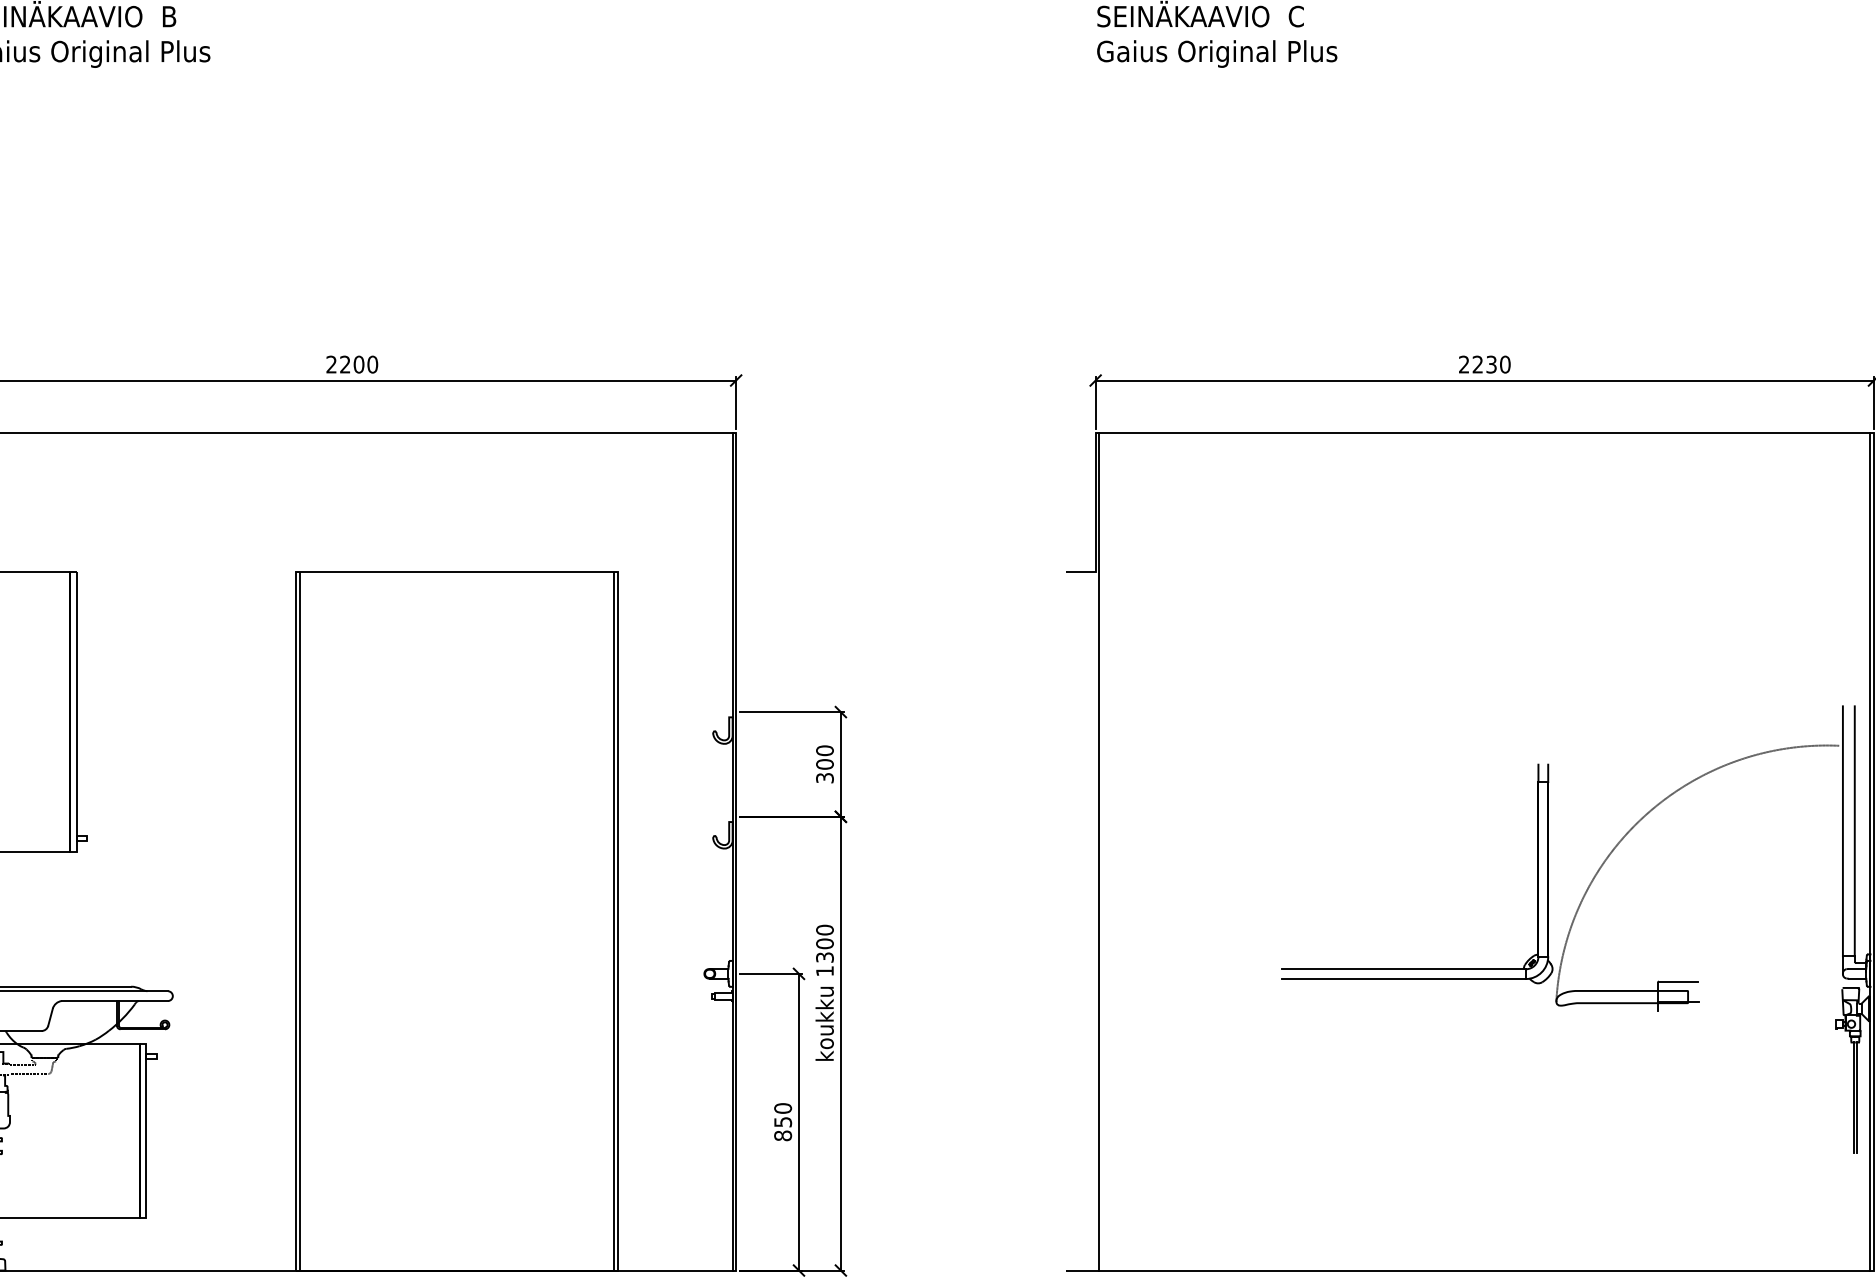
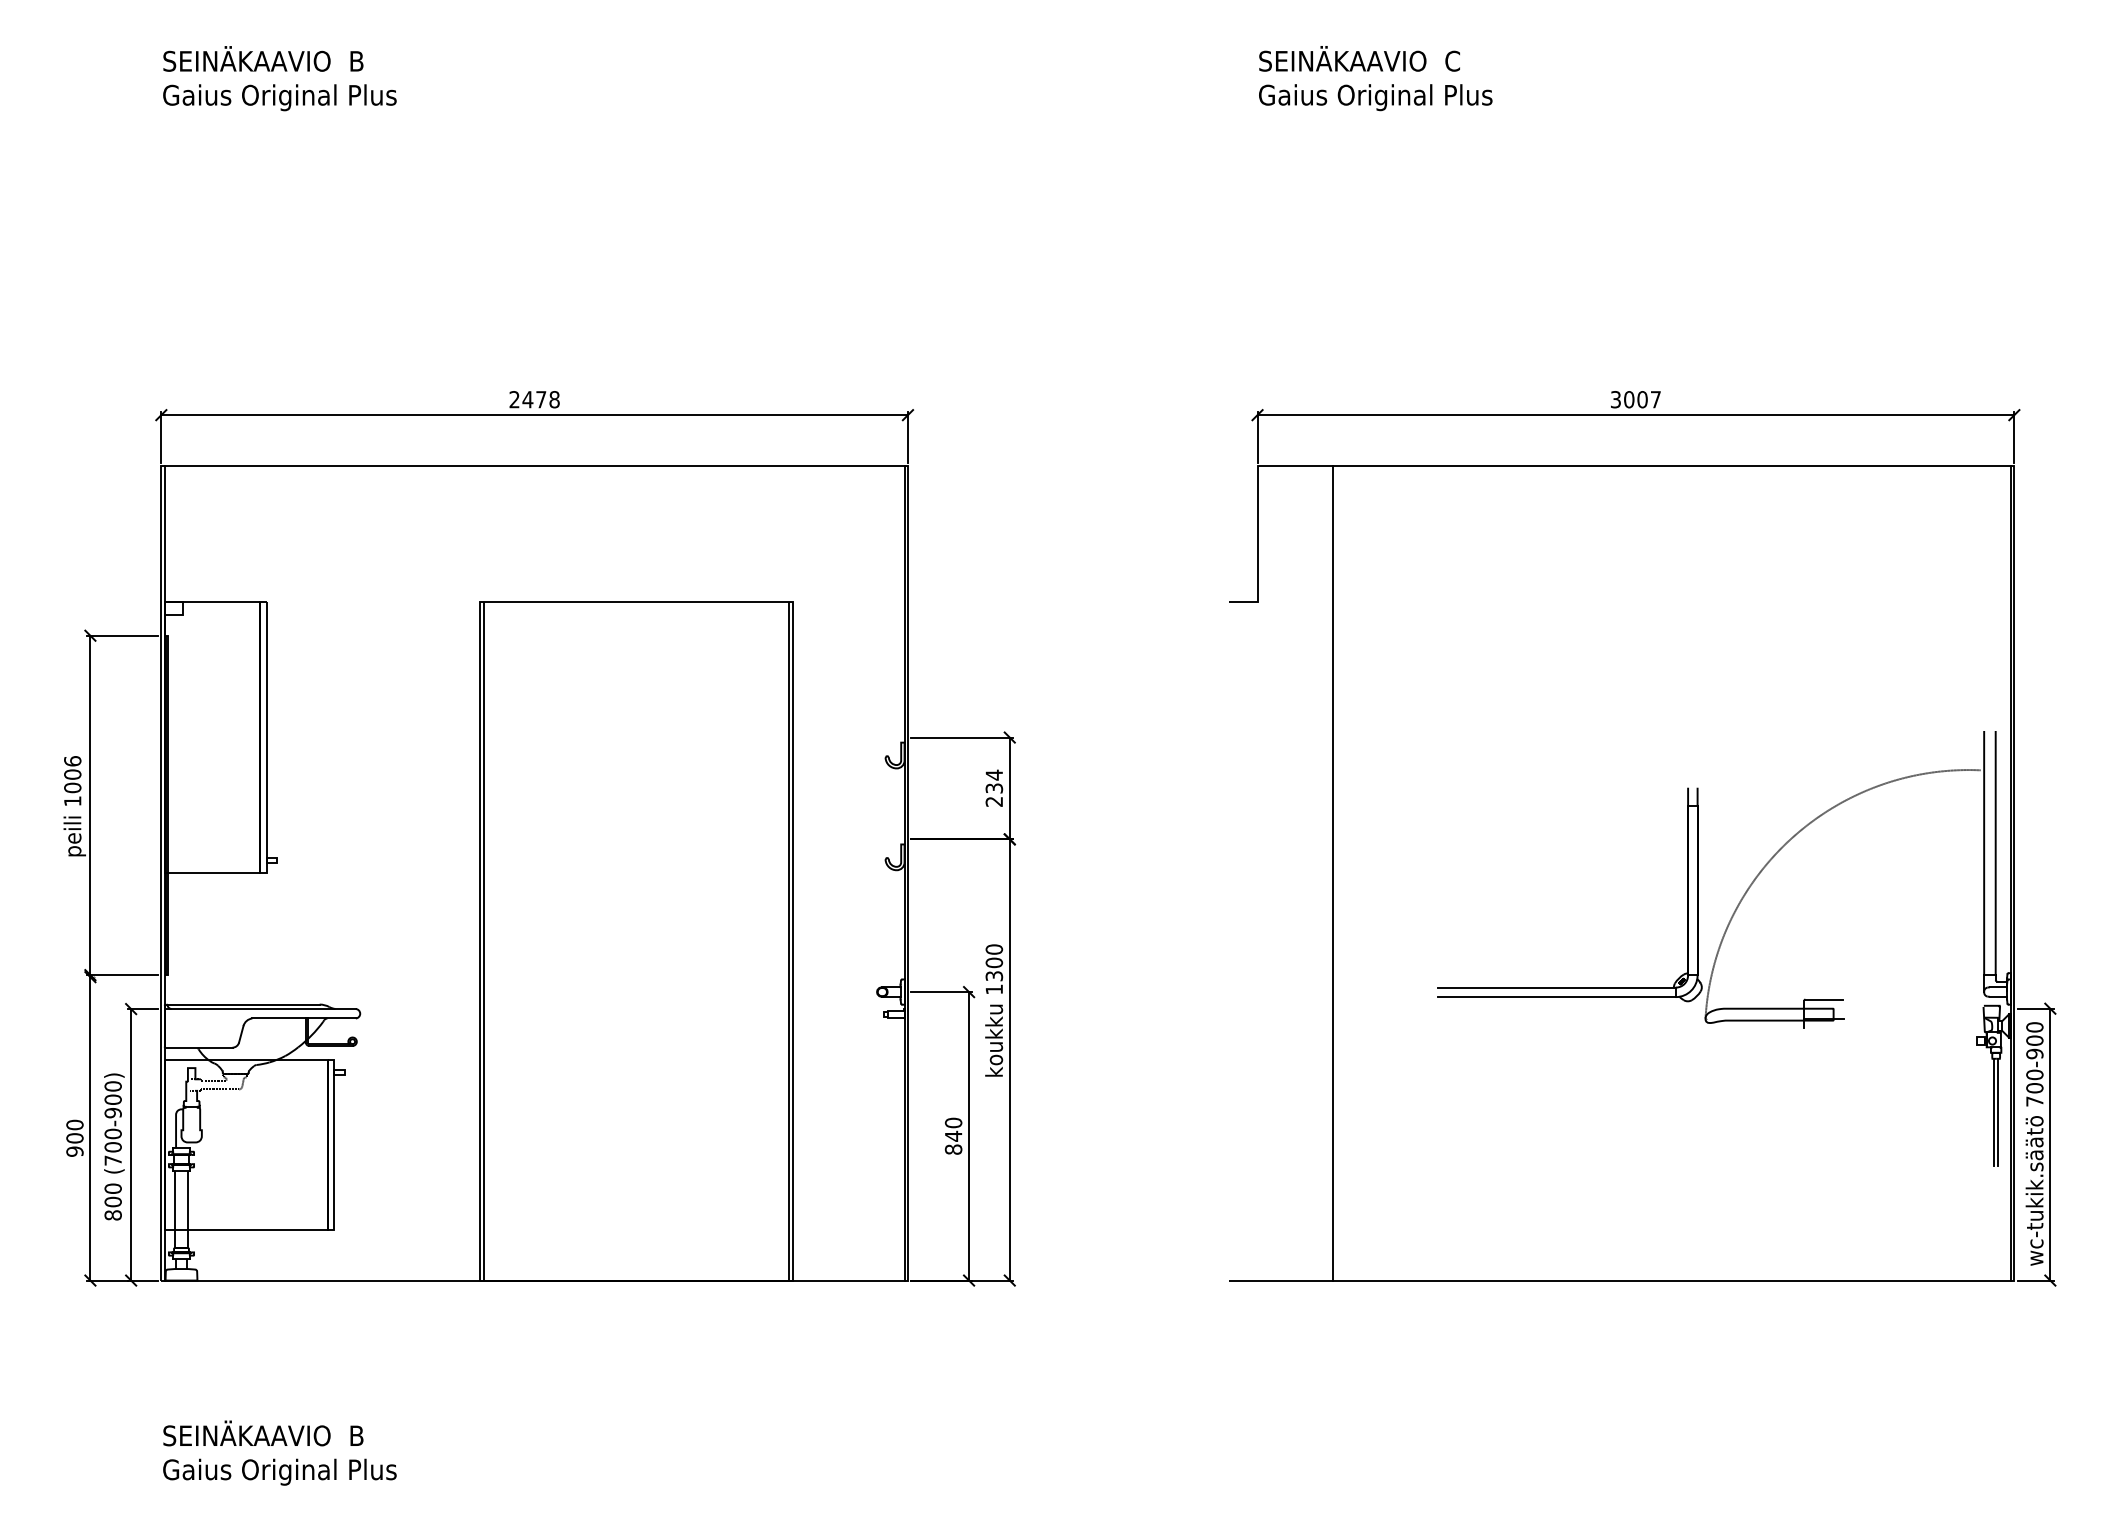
text: (358, 364) -> (540, 399), 2200 -> 2478
text: (1485, 364) -> (1636, 399), 2230 -> 3007
text: (825, 763) -> (994, 787), 300 -> 234
line: (1098, 851) -> (1332, 873), moved
text: (782, 1121) -> (953, 1135), 850 -> 840

